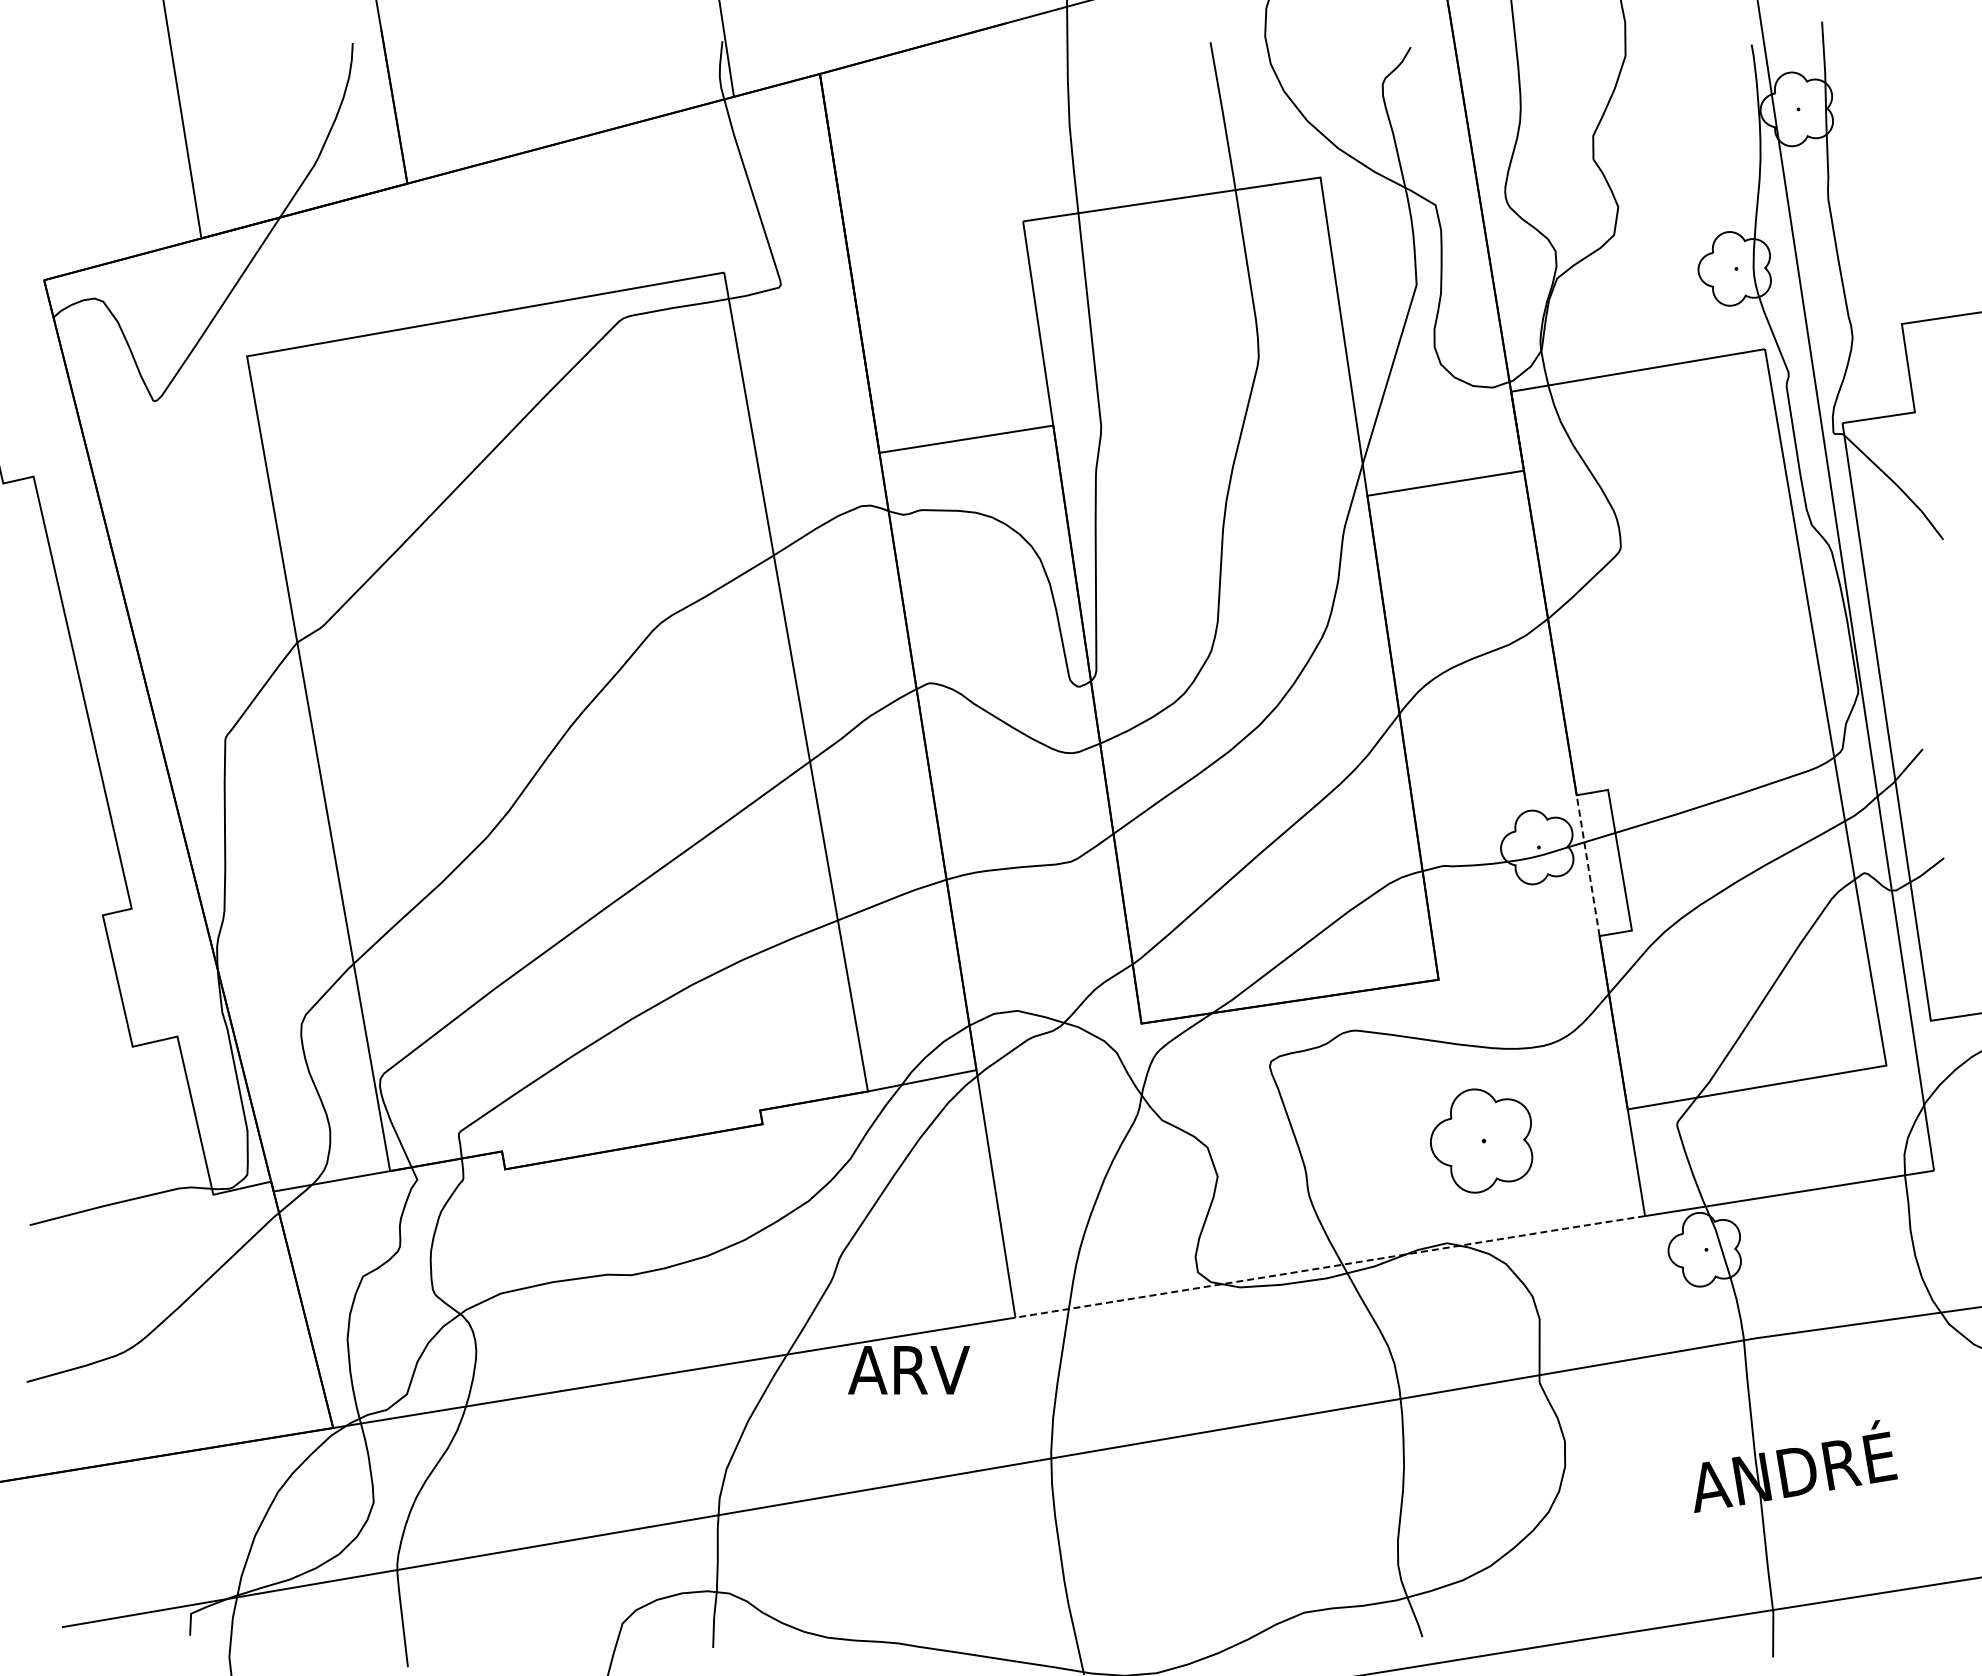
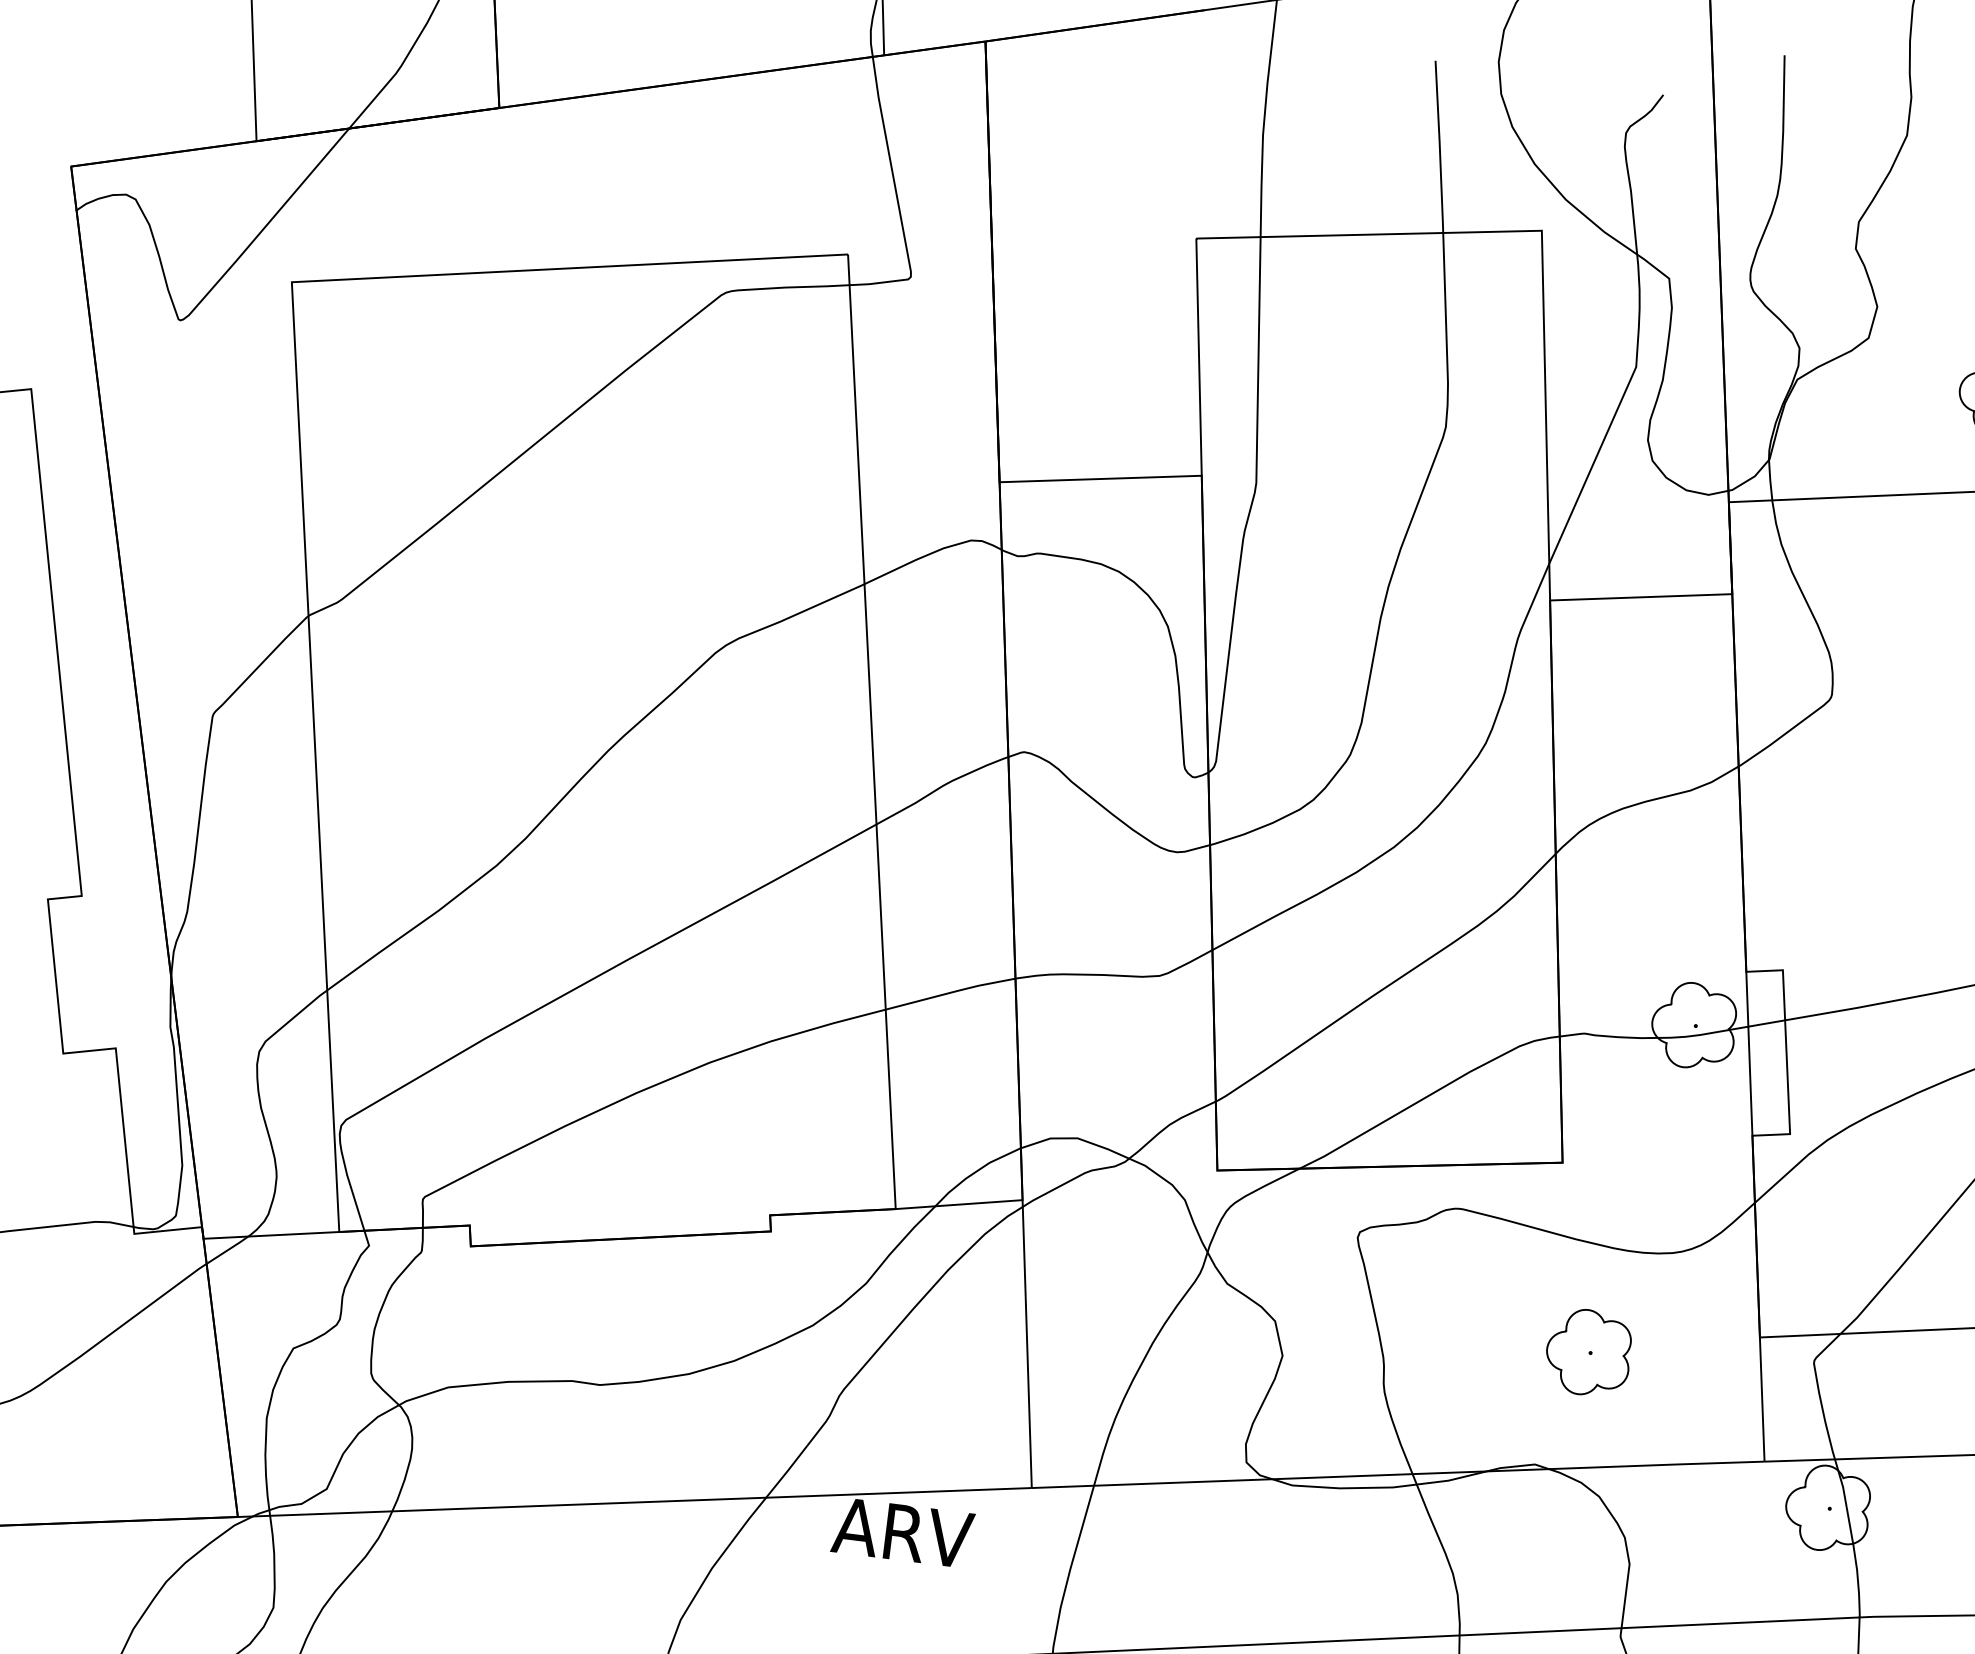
line: (1588, 865) -> (1749, 1053), dashed -> solid
part: (1481, 1140) -> (1588, 1352), size x0.71
line: (1330, 1266) -> (1398, 1474), dashed -> solid

